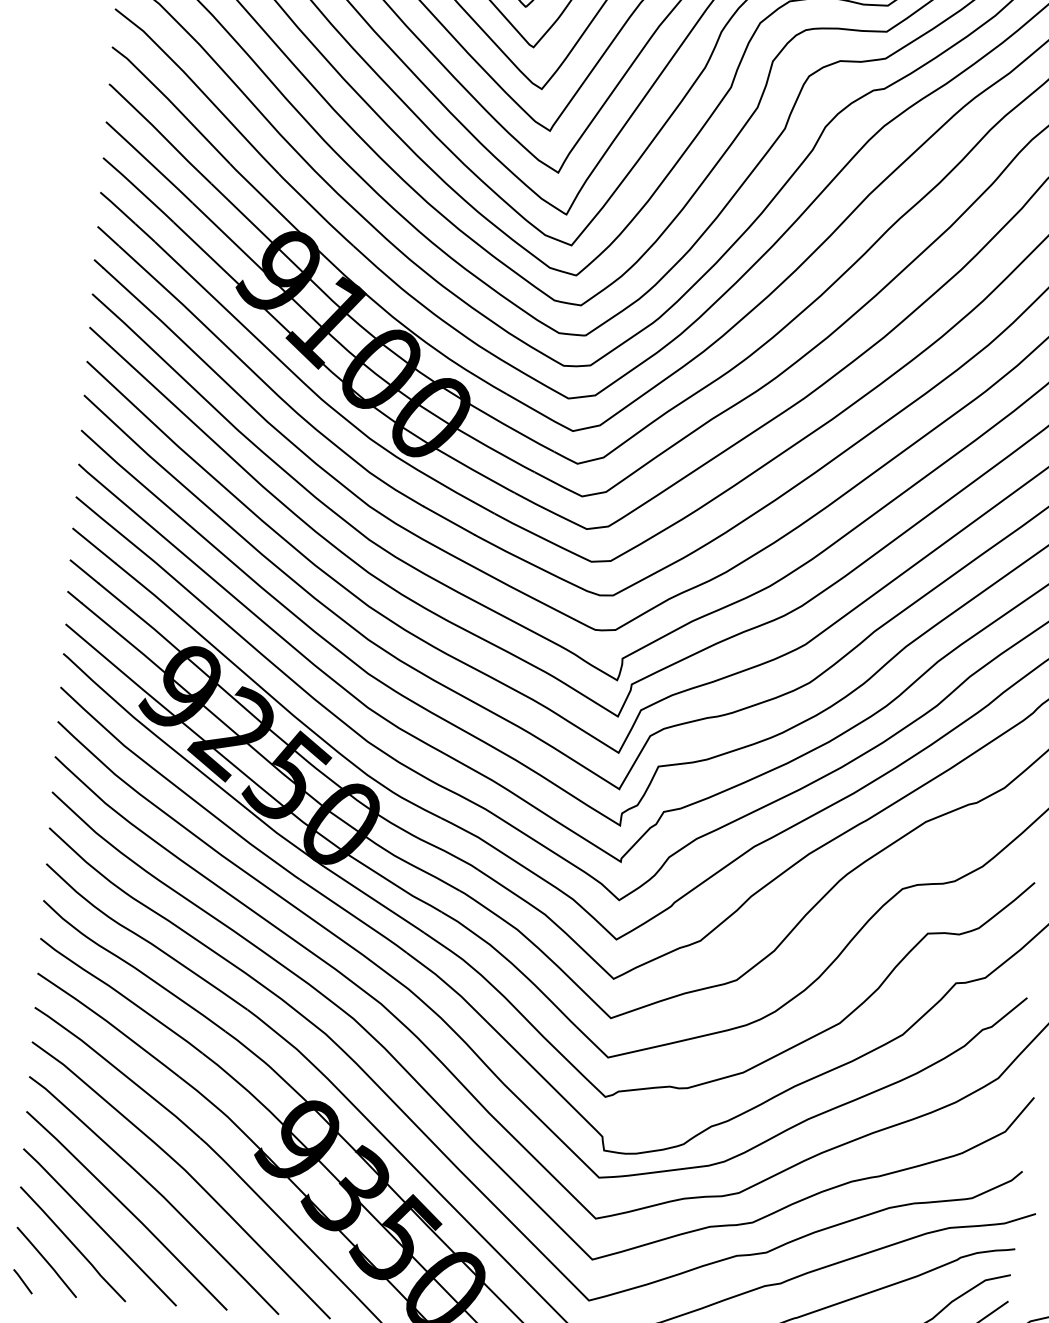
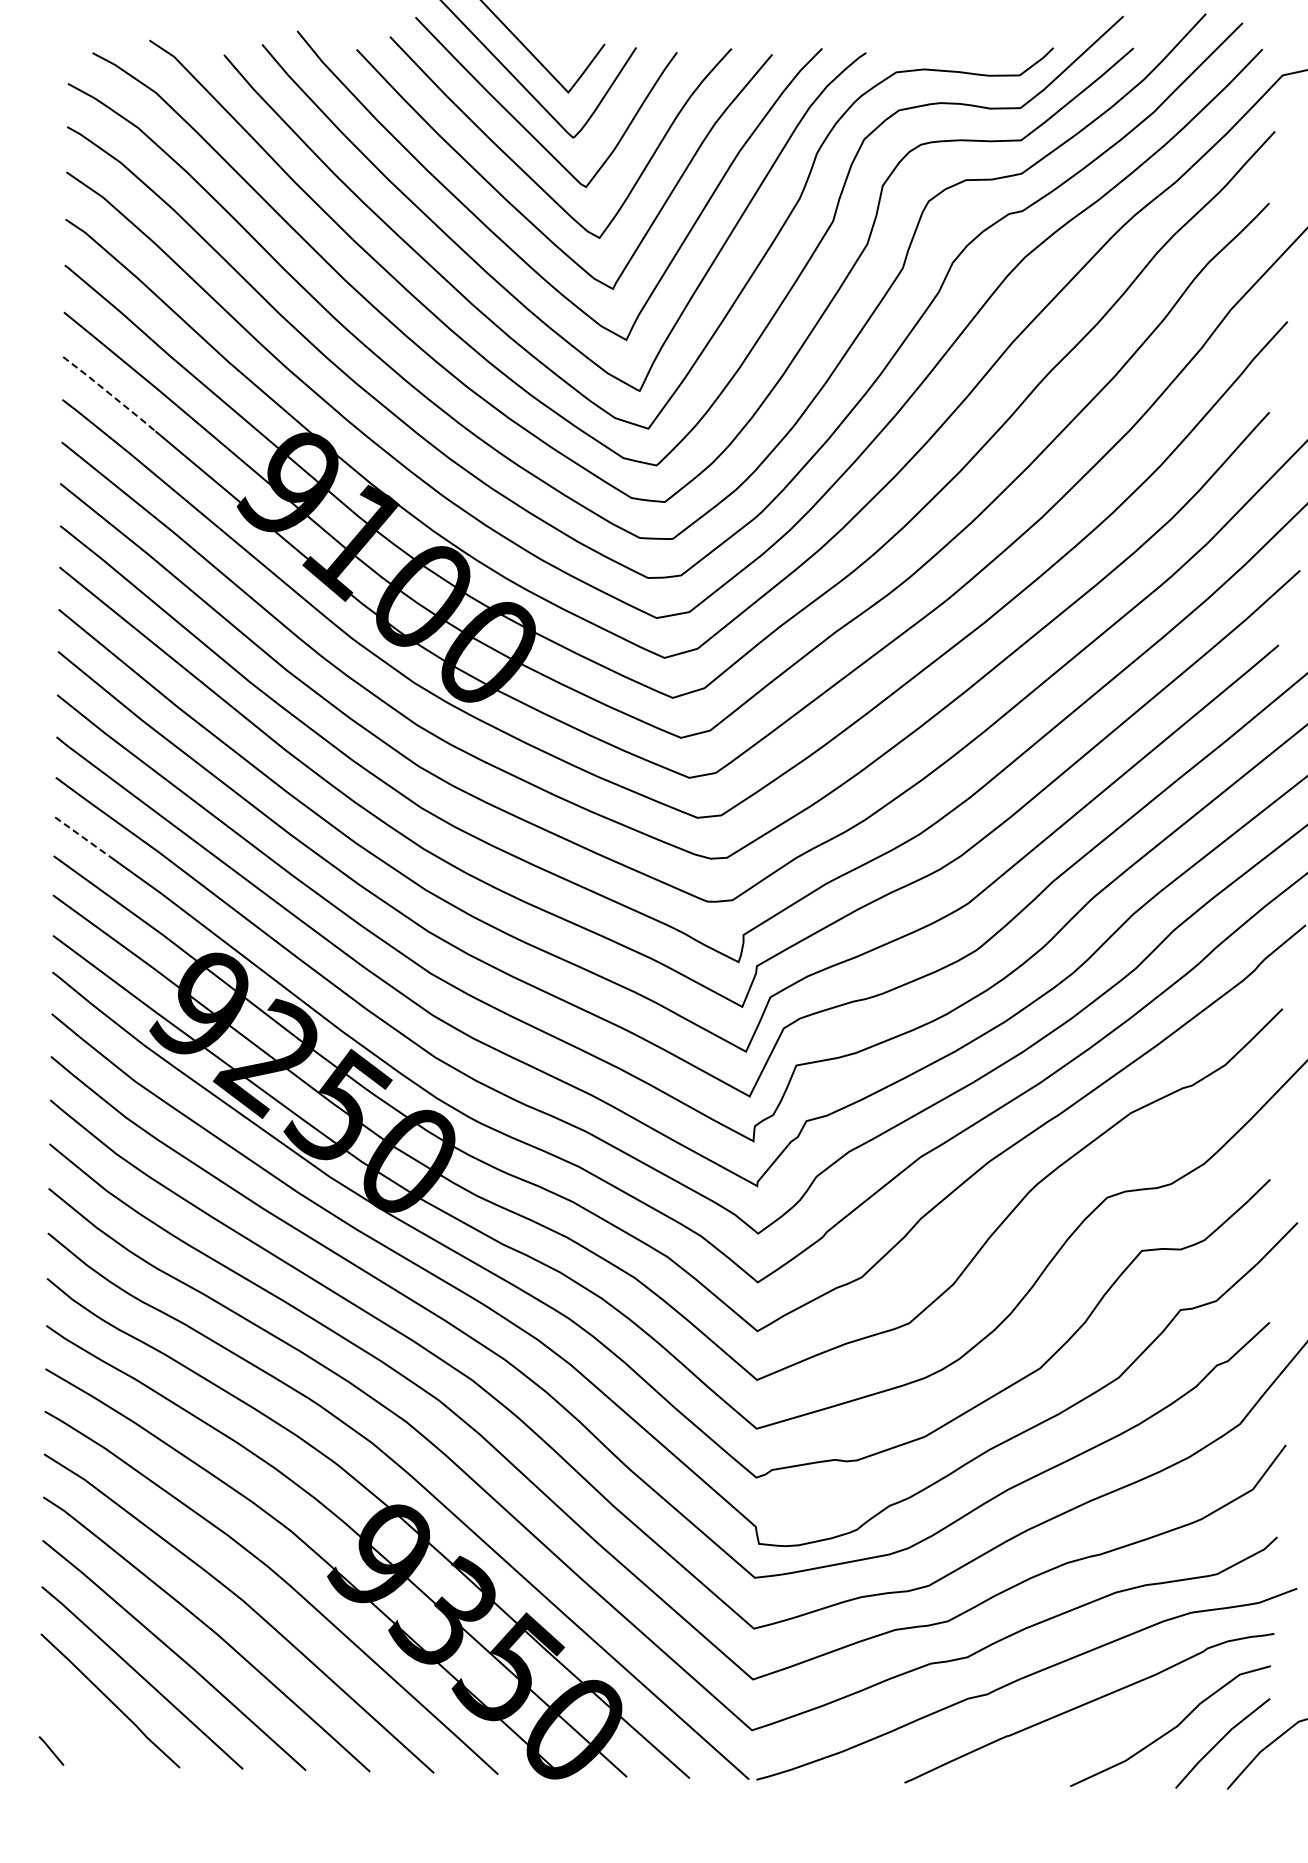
line: (138, 189) -> (109, 393), solid -> dashed
line: (94, 545) -> (82, 836), solid -> dashed
line: (46, 1262) -> (79, 1725), removed

